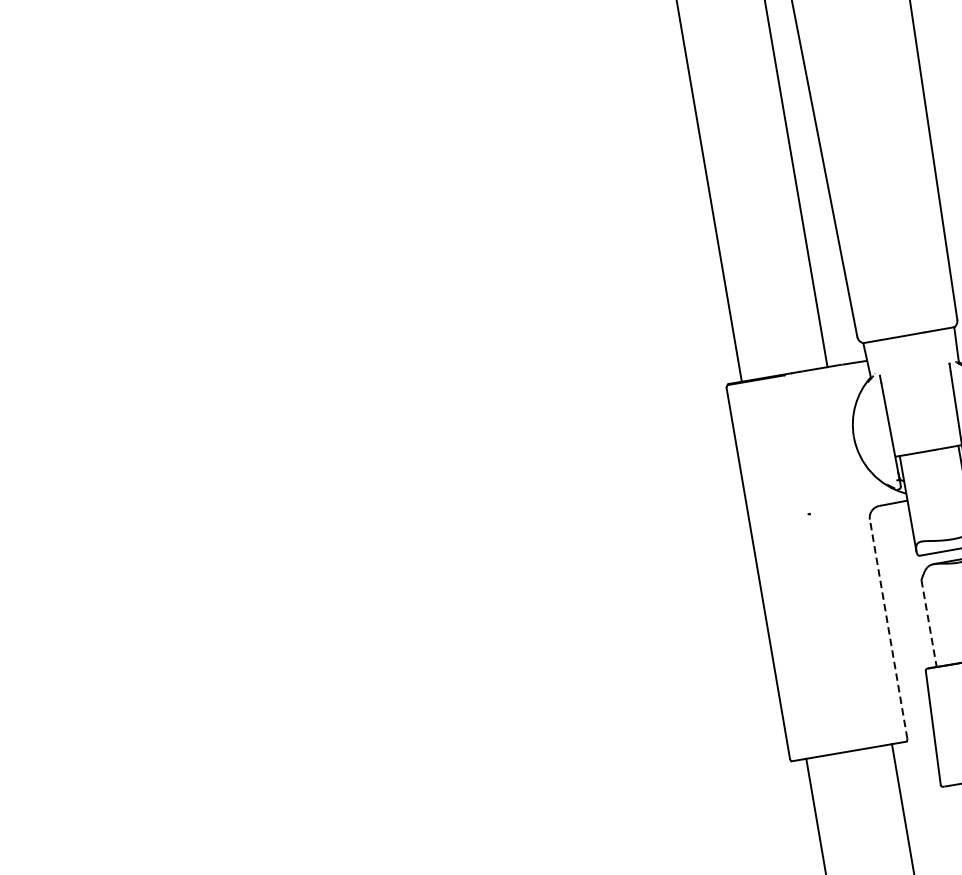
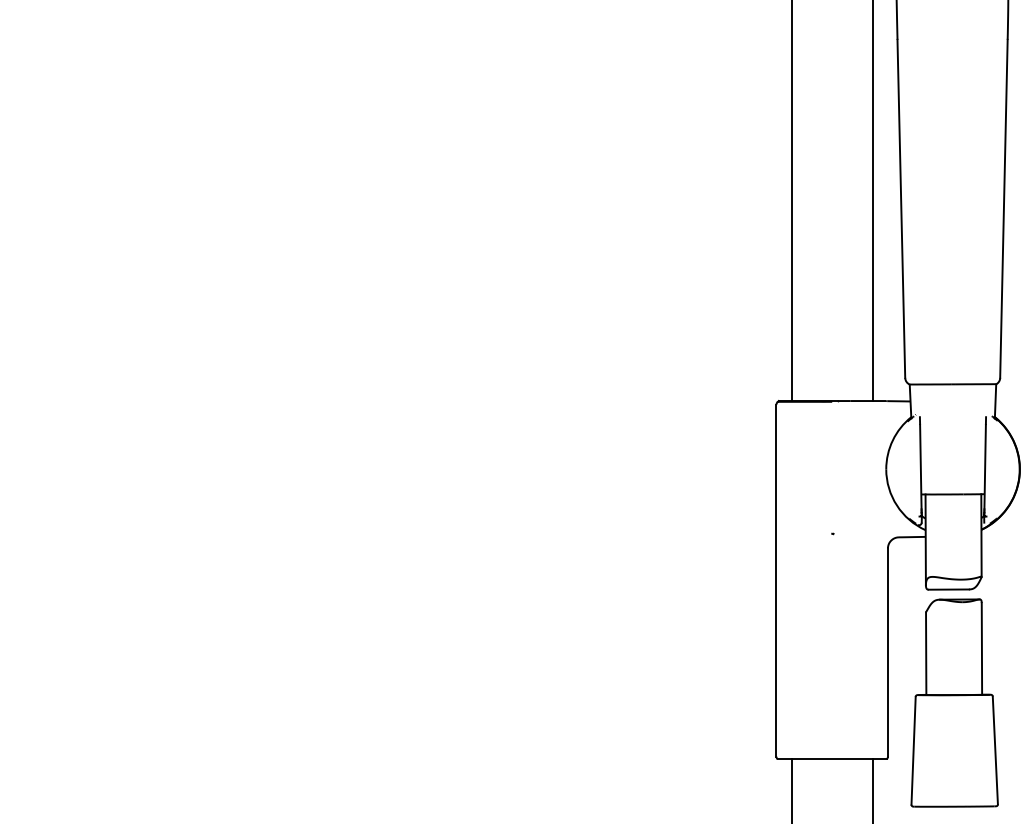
line: (929, 624) -> (926, 654), dashed -> solid
line: (888, 629) -> (887, 652), dashed -> solid

